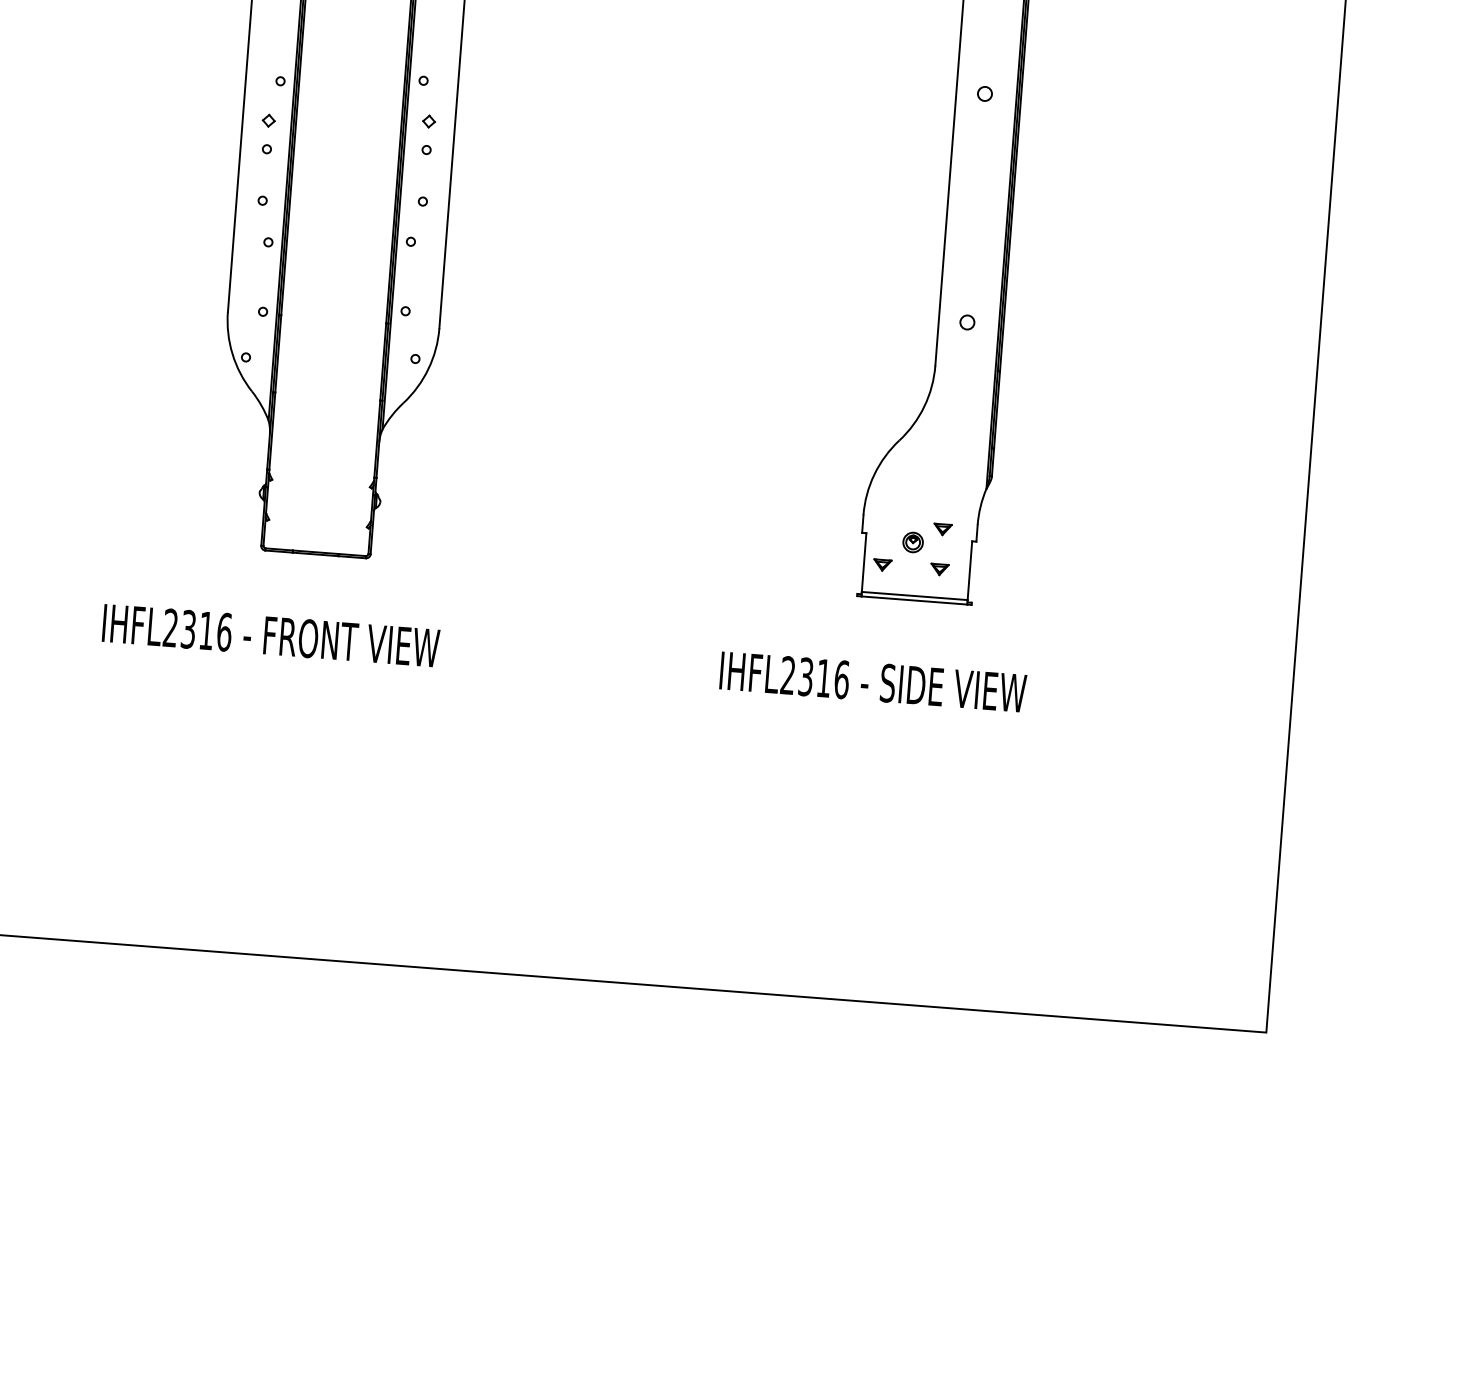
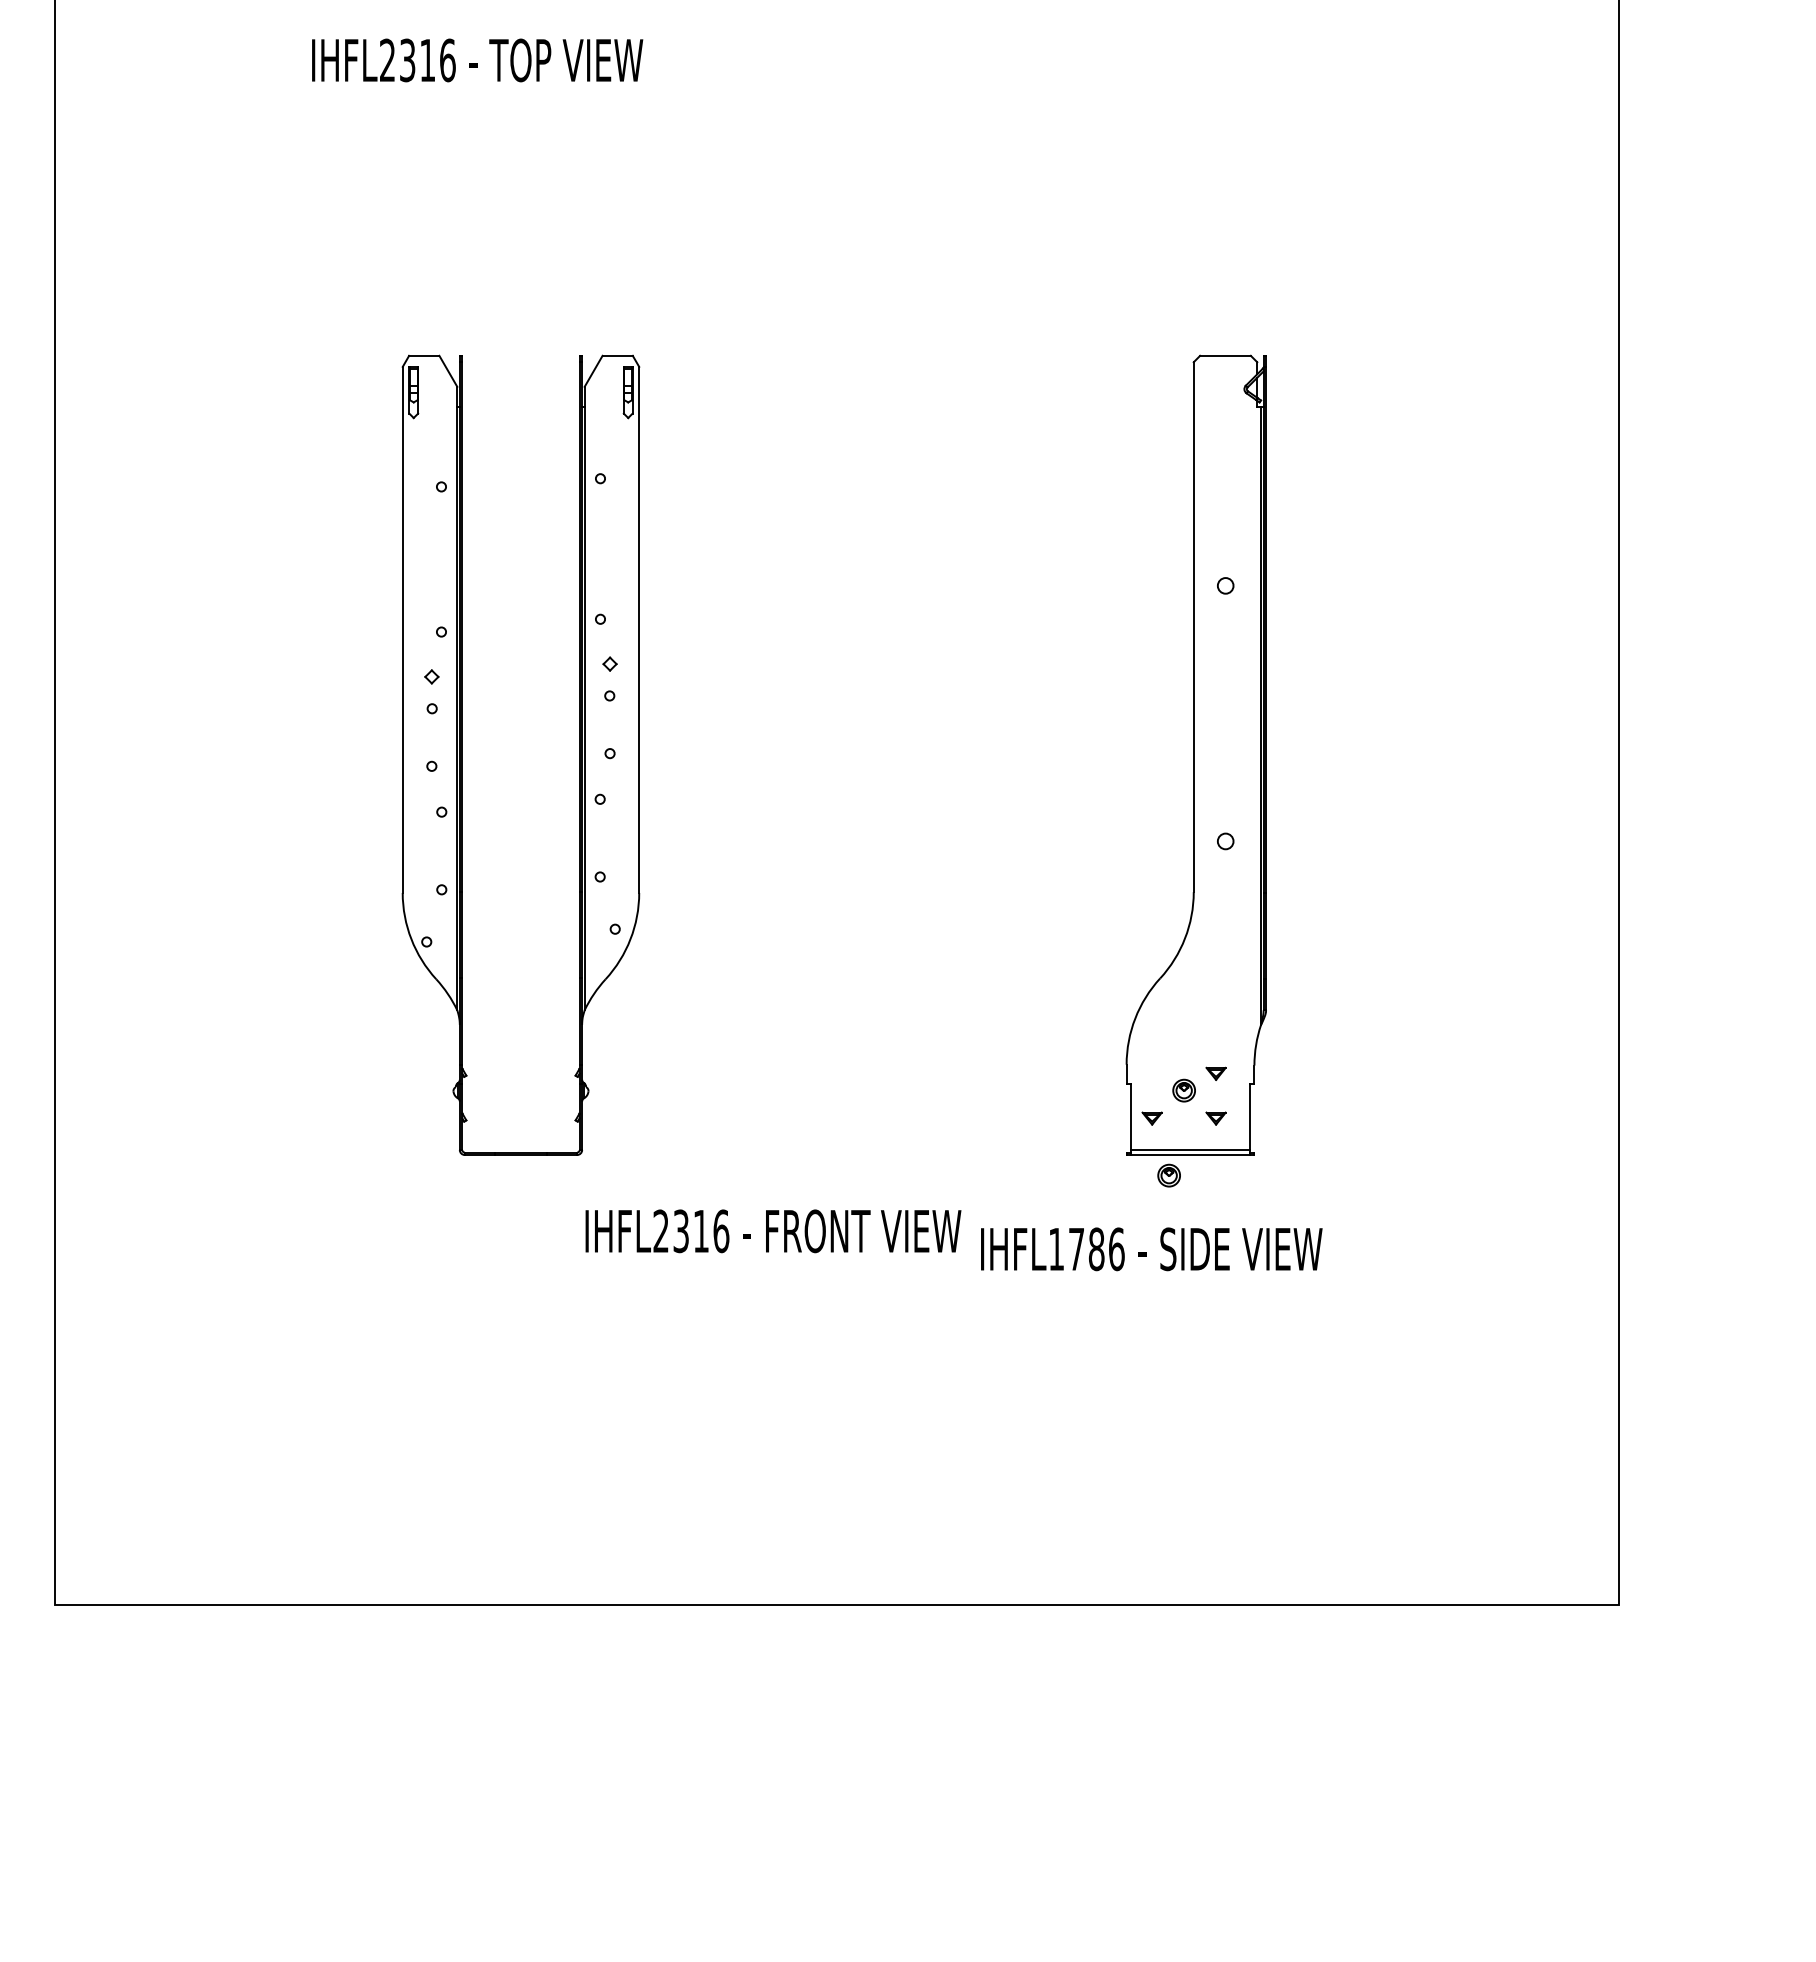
part: (893, 617) -> (1168, 1175), added
text: (271, 635) -> (773, 1231), moved
text: (805, 677) -> (1076, 1249), IHFL2316 -> IHFL1786

